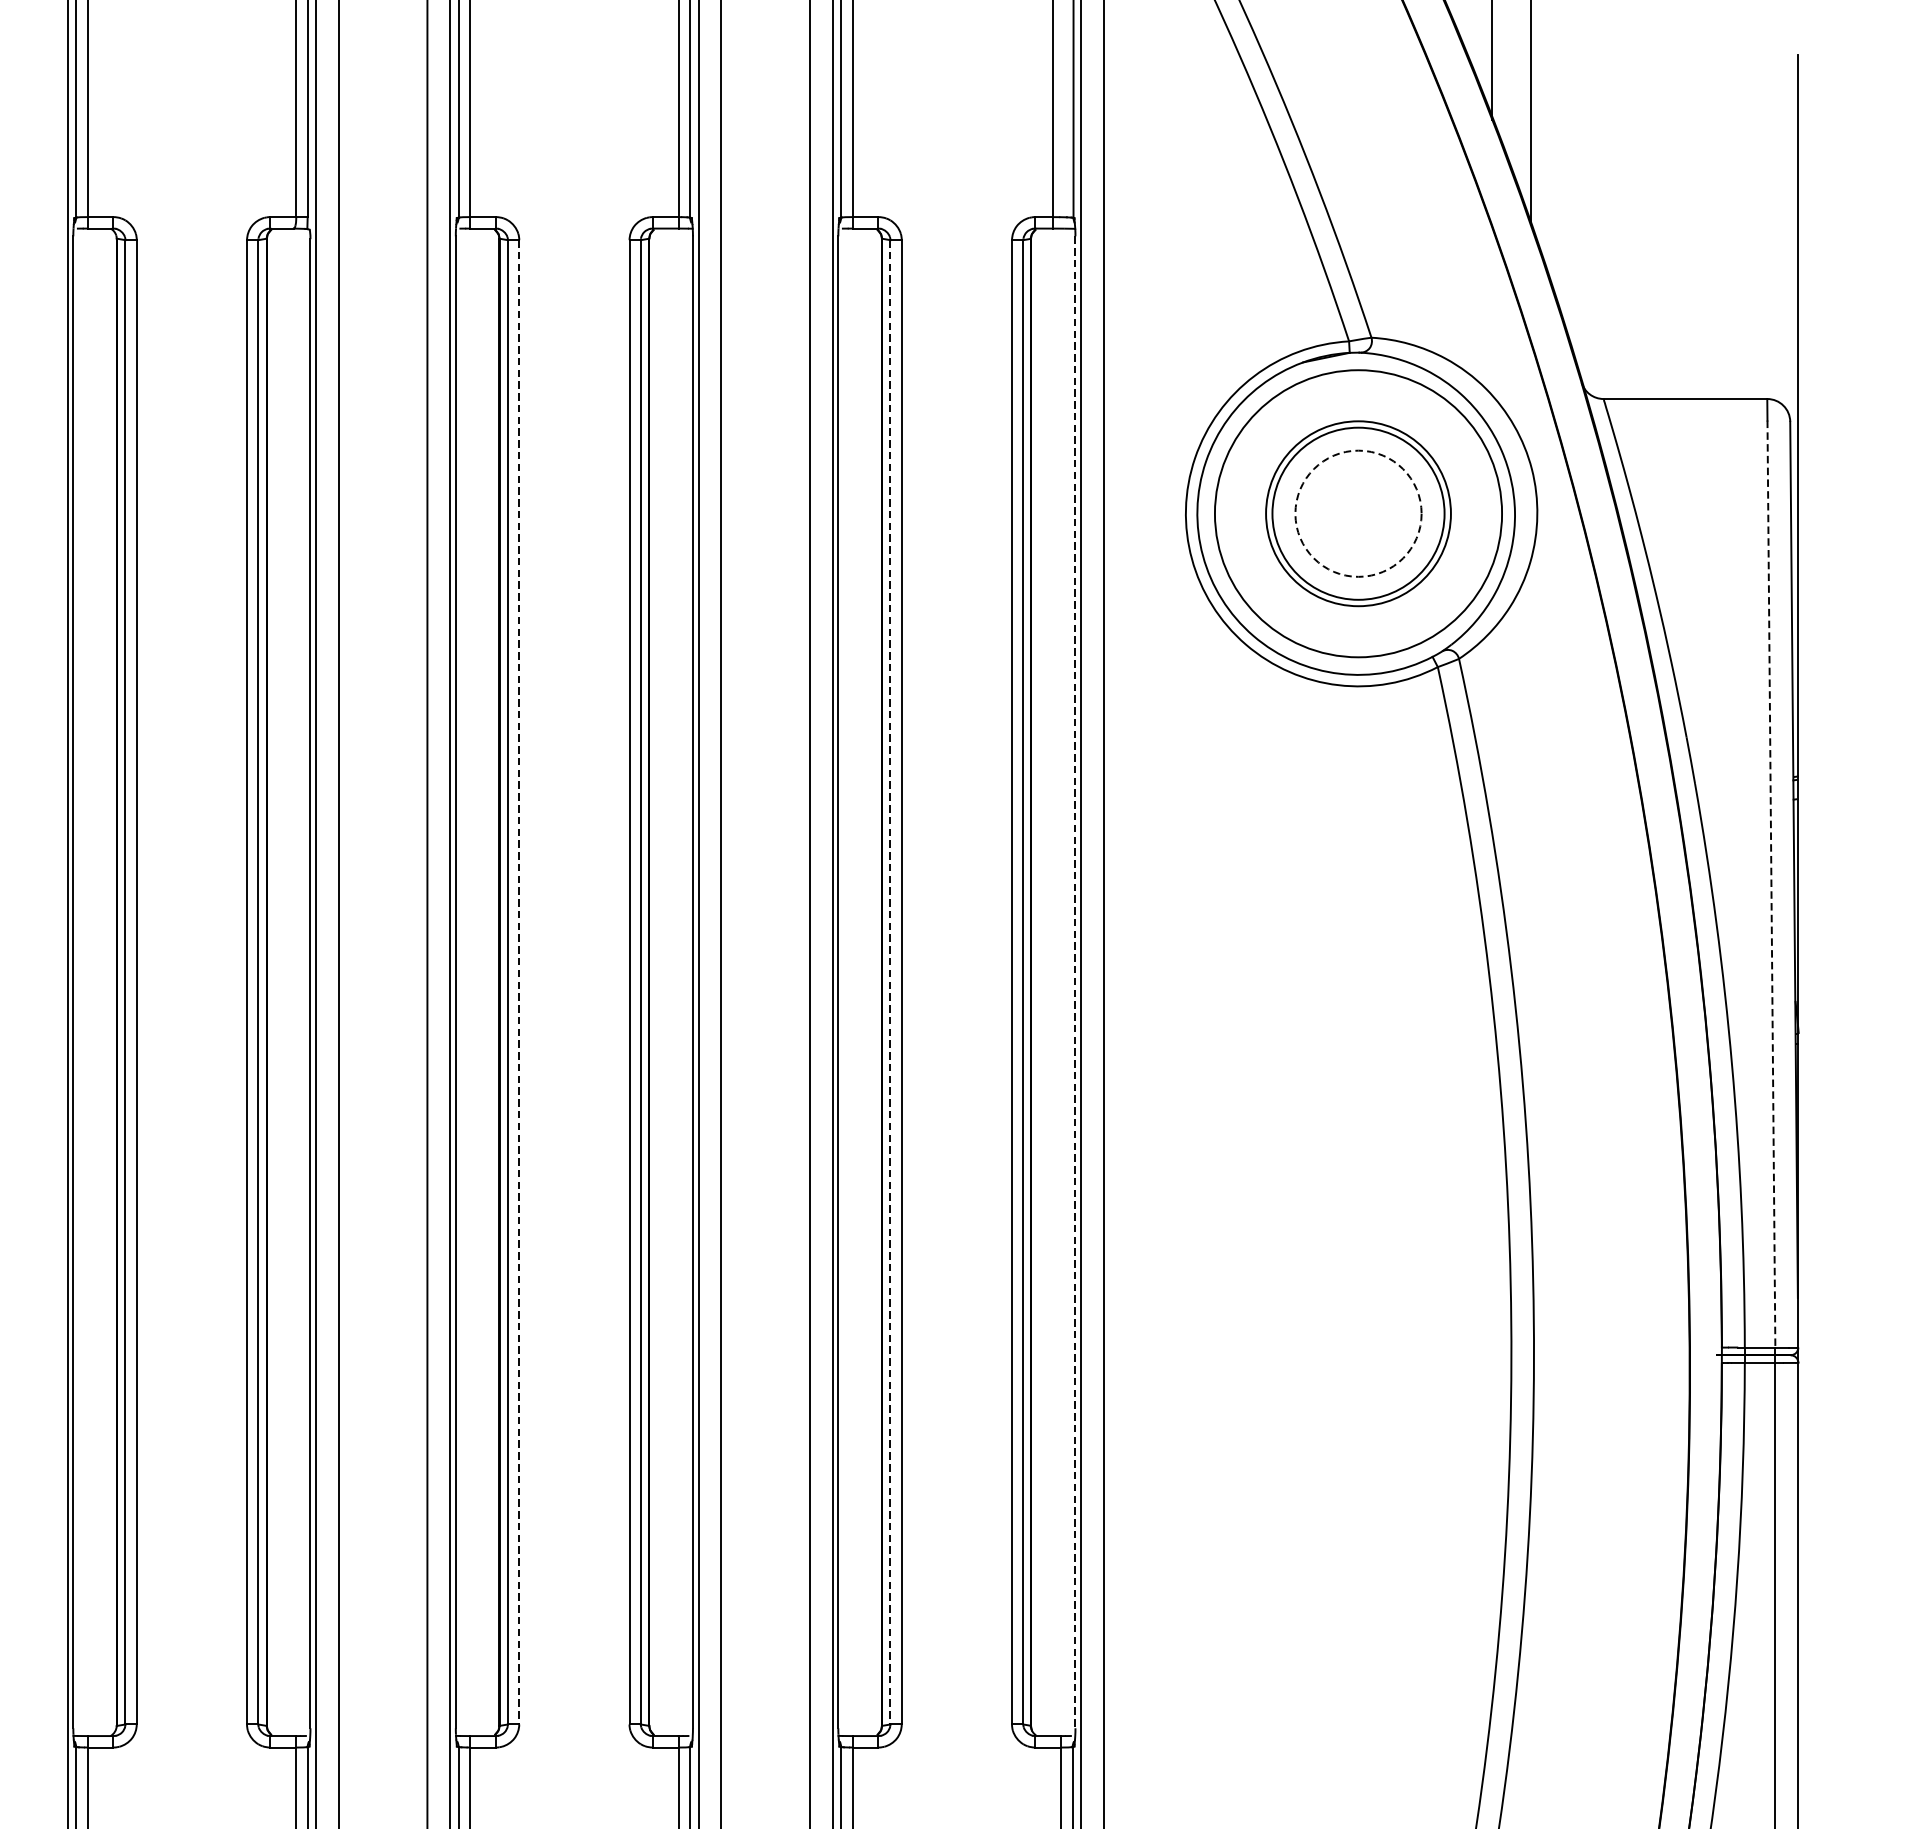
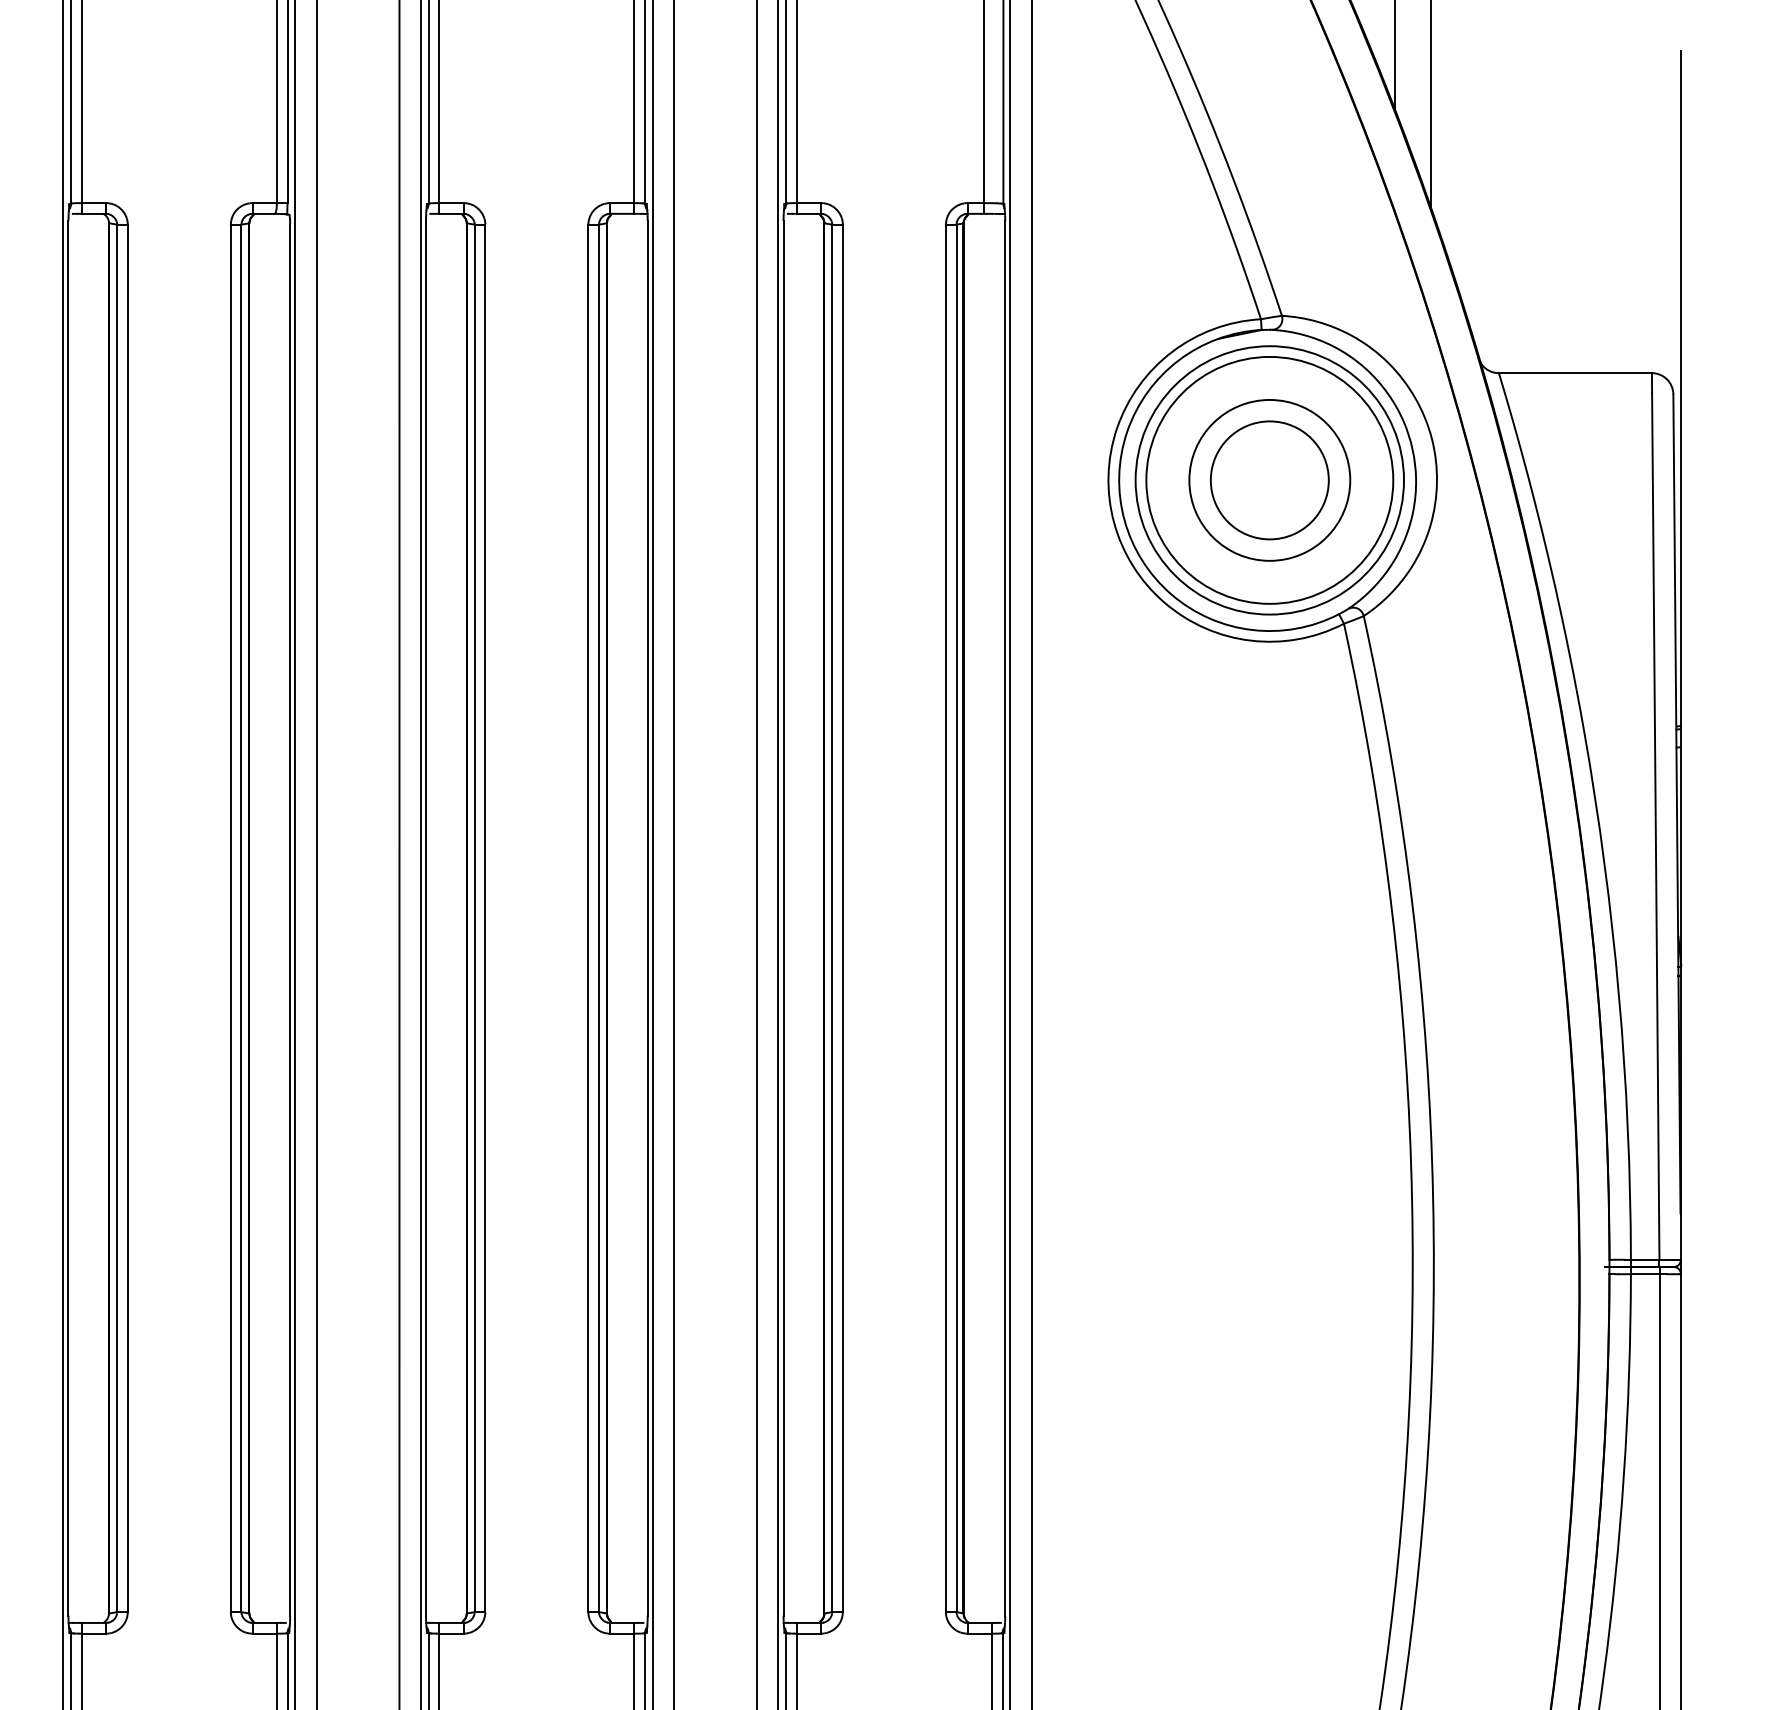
circle: (1358, 512) -> (1269, 479), size x1.43
circle: (1358, 513) -> (1269, 480), dashed -> solid
line: (1771, 885) -> (1655, 827), dashed -> solid
line: (519, 982) -> (485, 918), dashed -> solid
line: (890, 982) -> (832, 918), dashed -> solid
line: (1075, 982) -> (1005, 918), dashed -> solid

